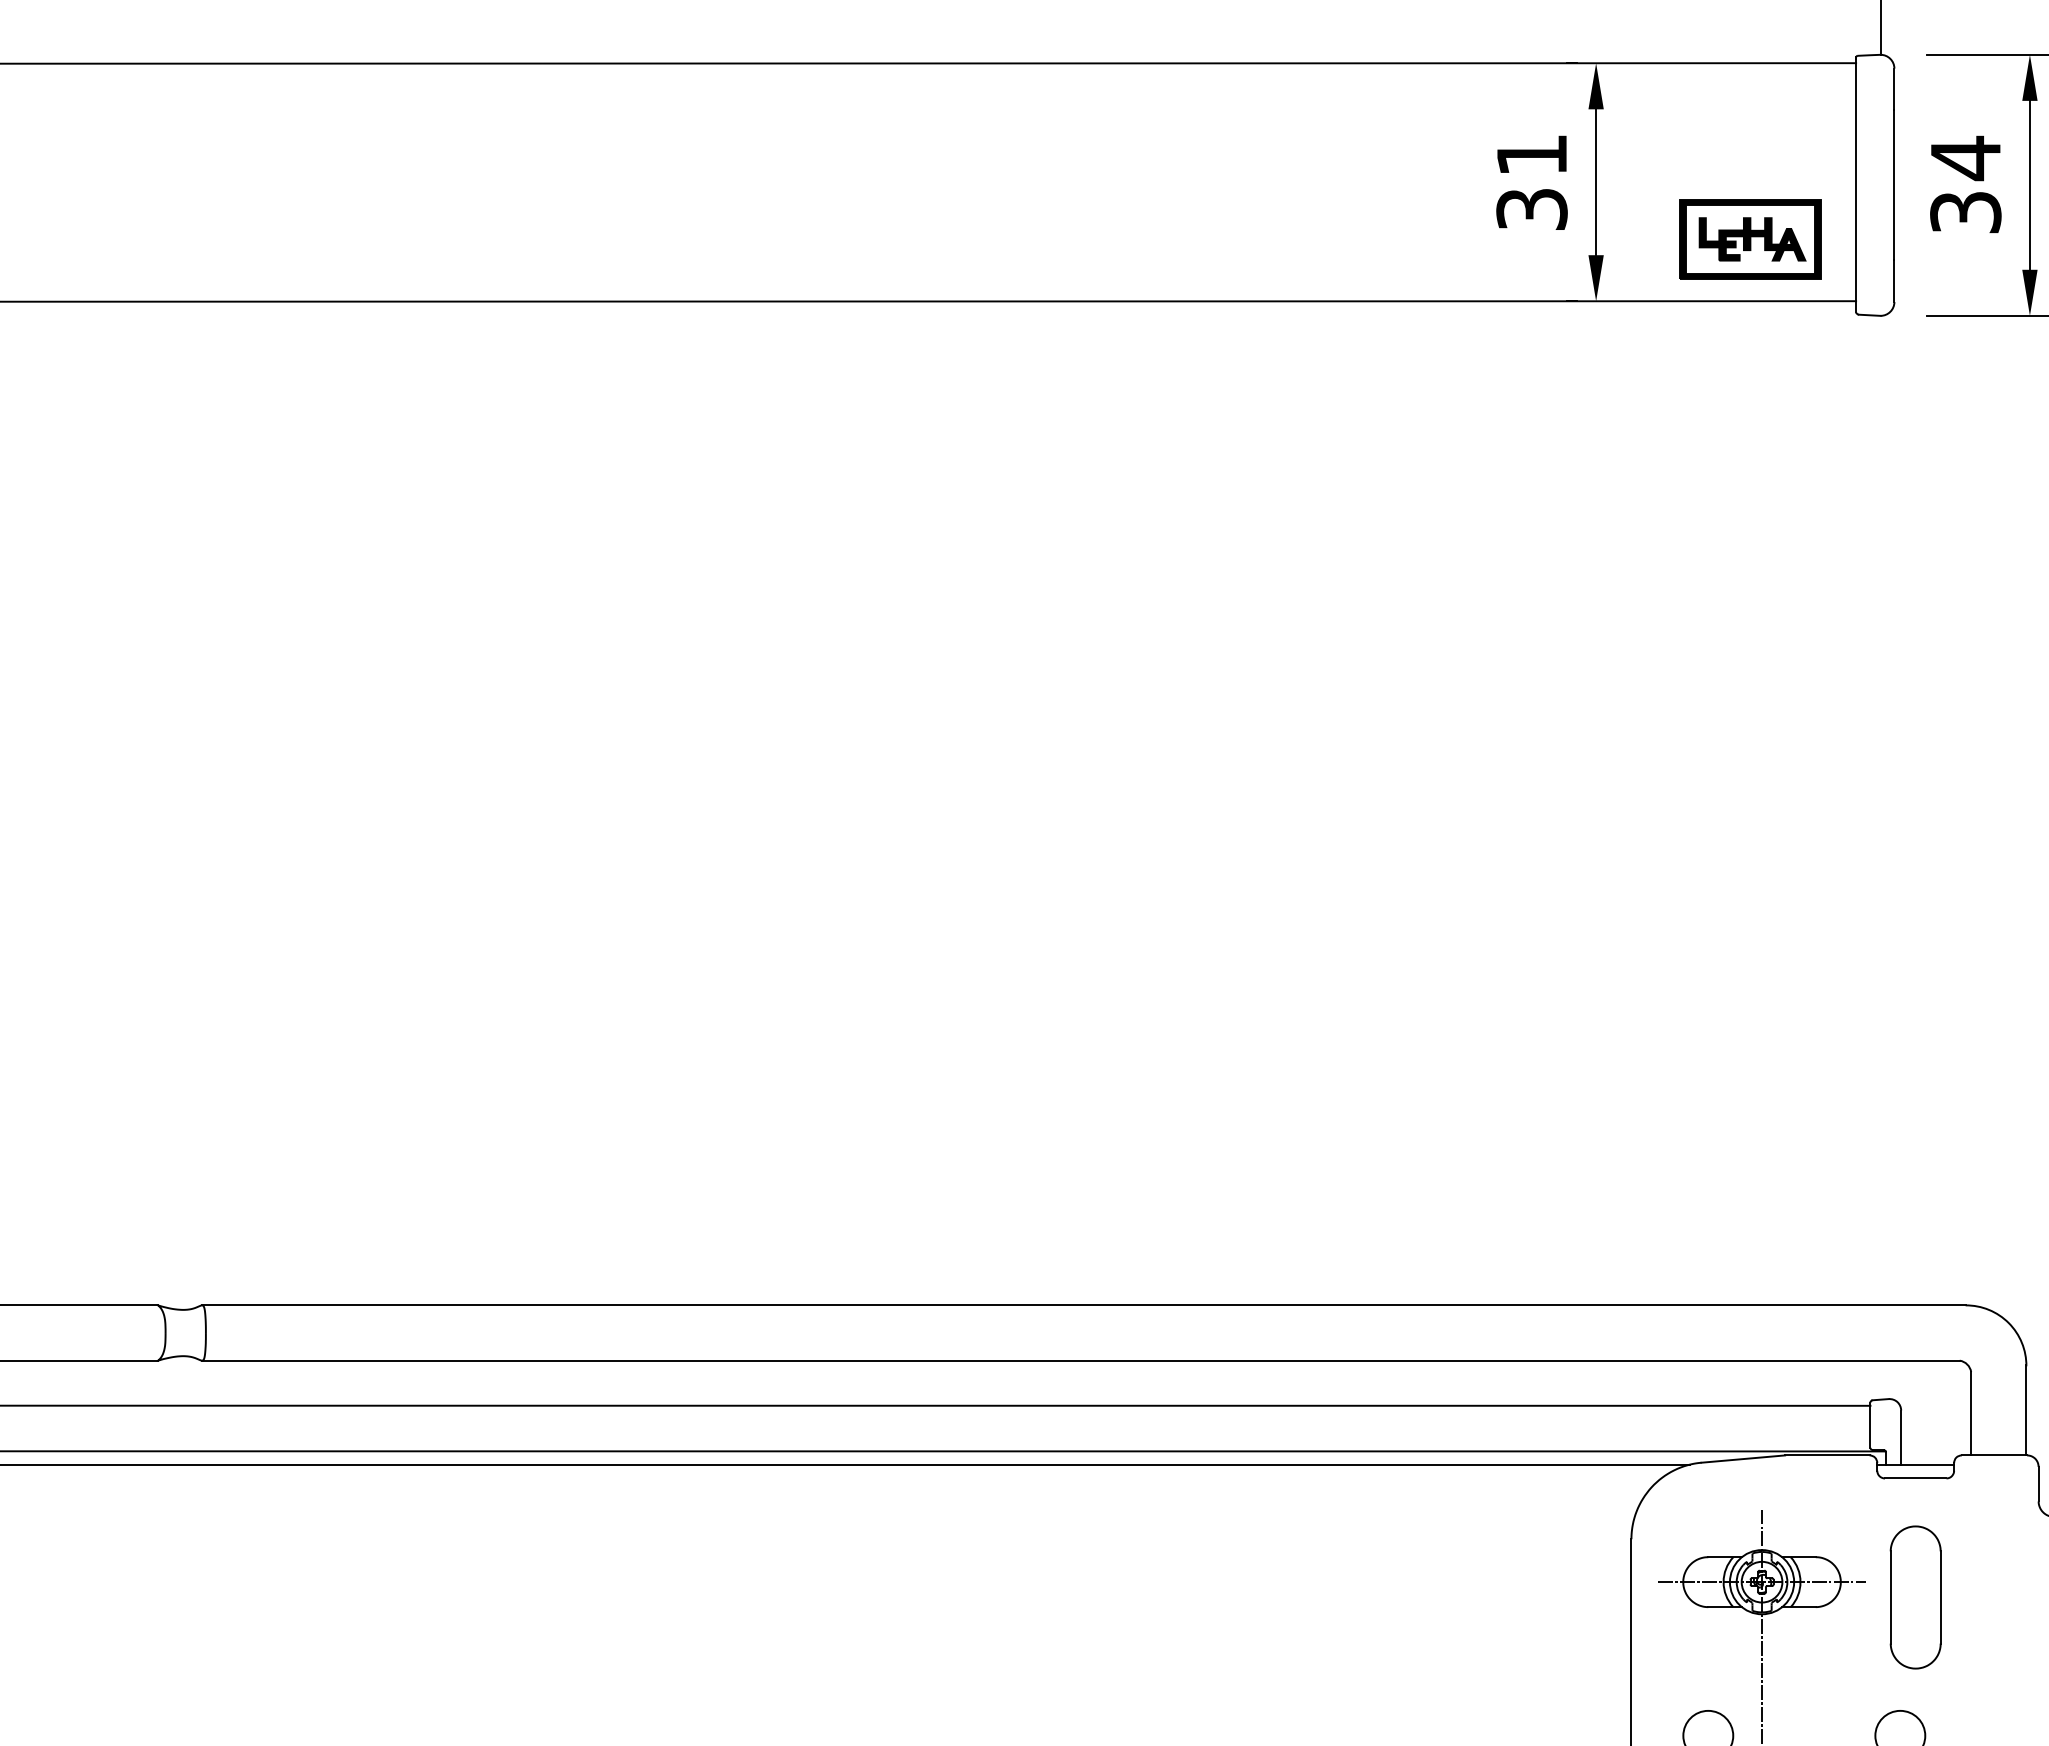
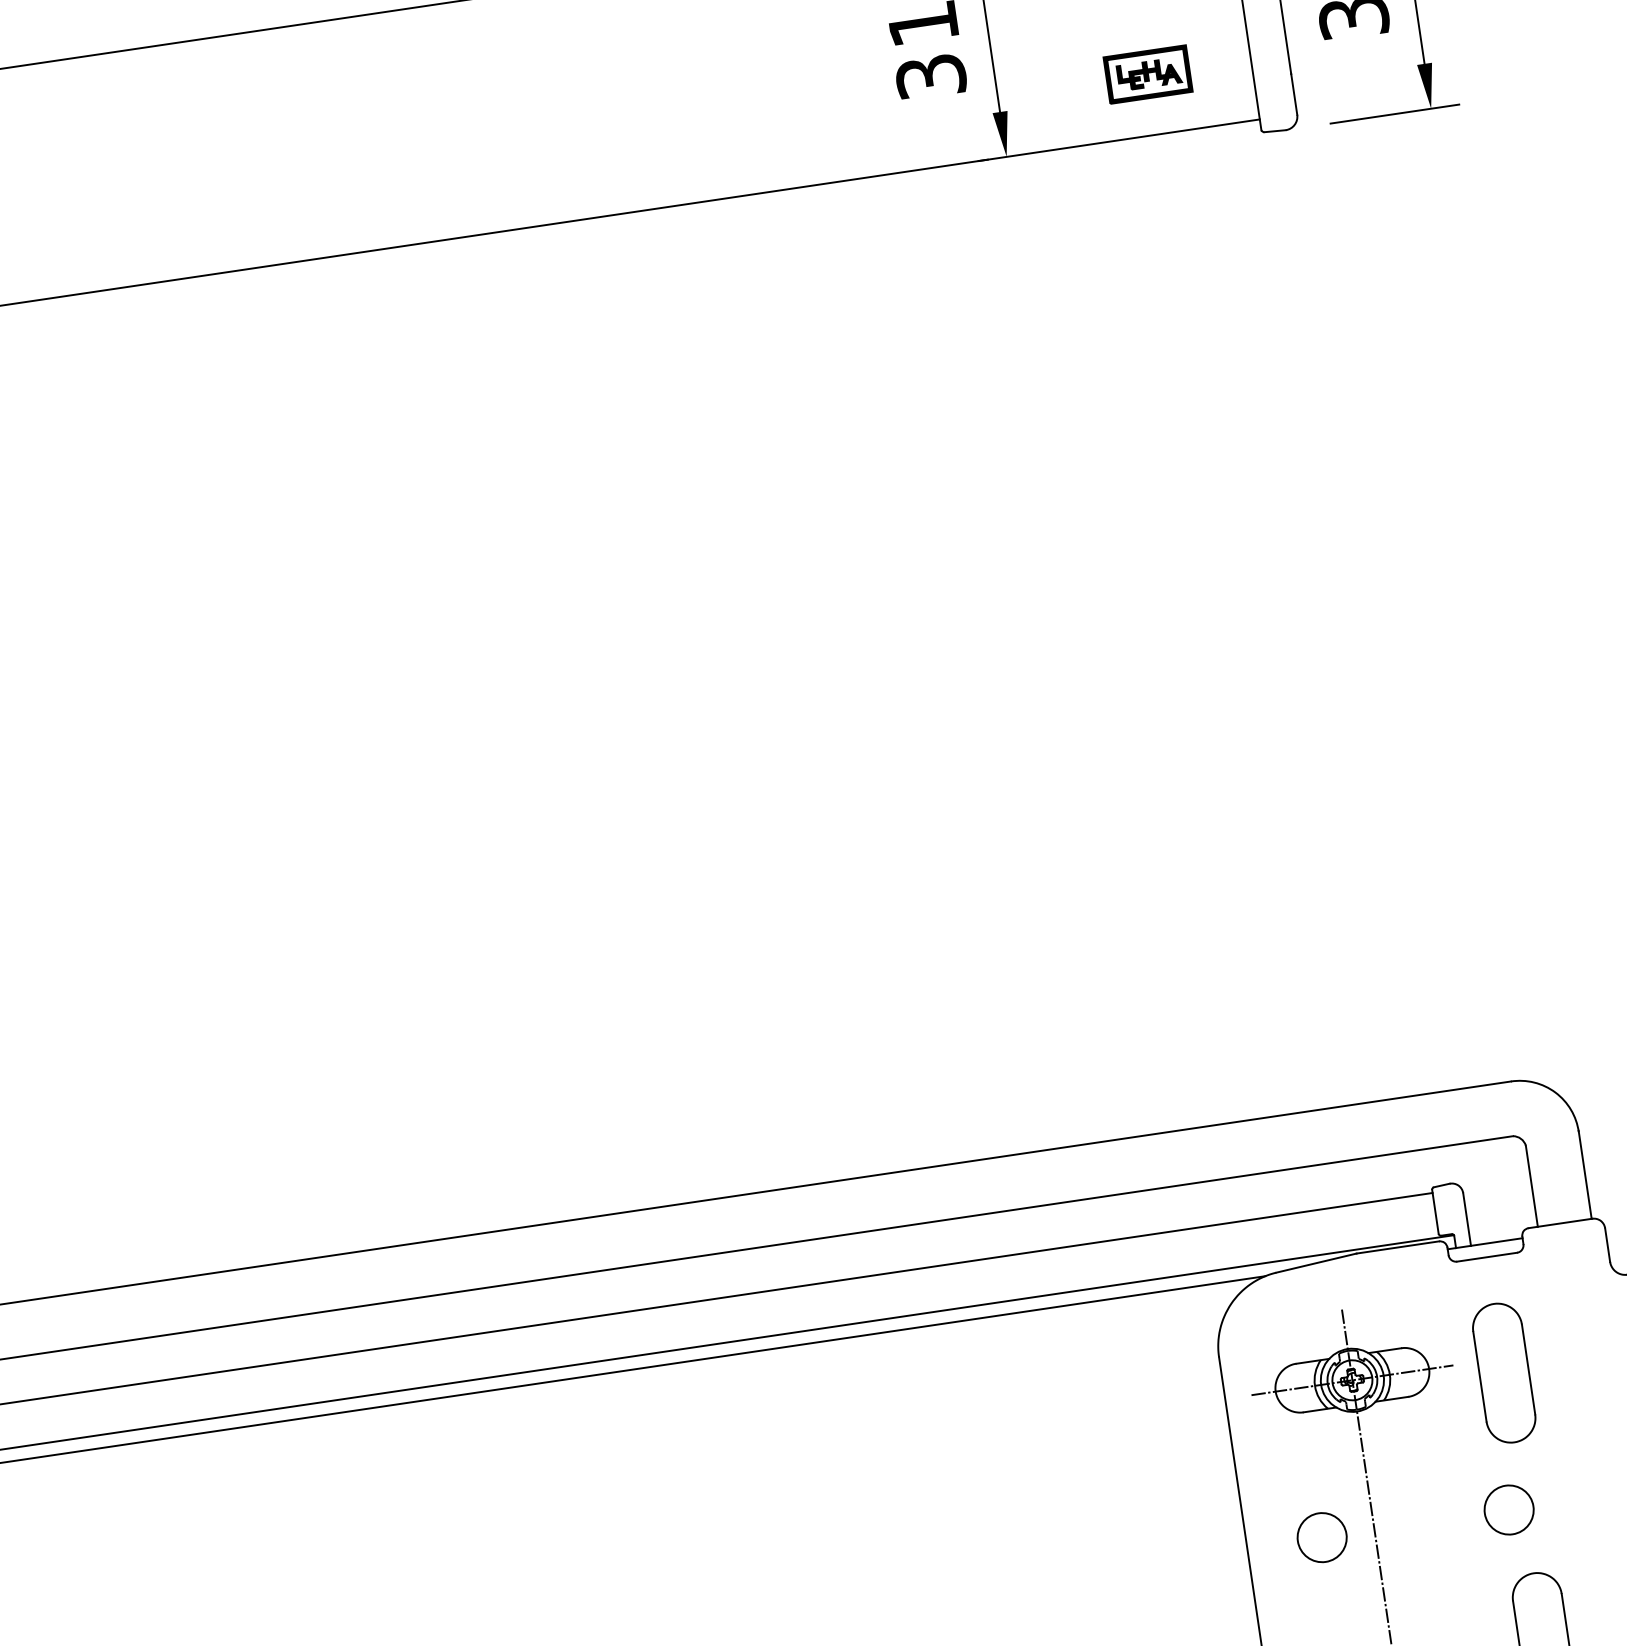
part: (1750, 239) -> (1148, 74), size x0.6

